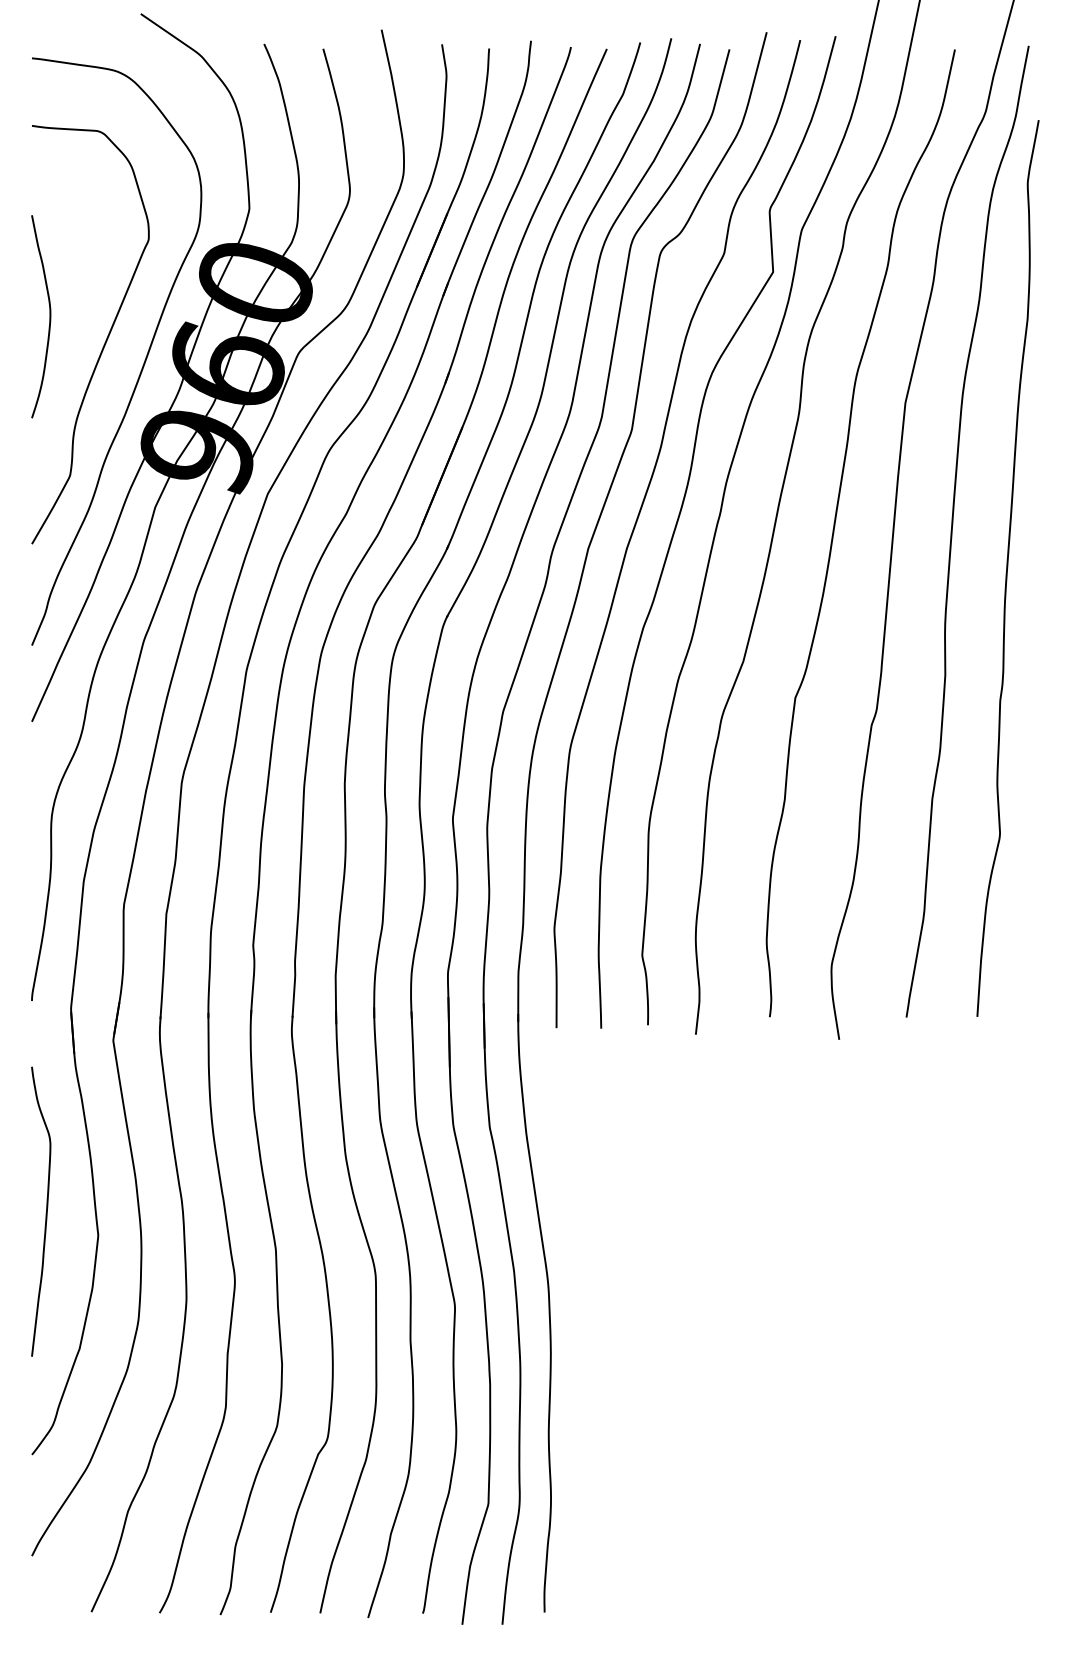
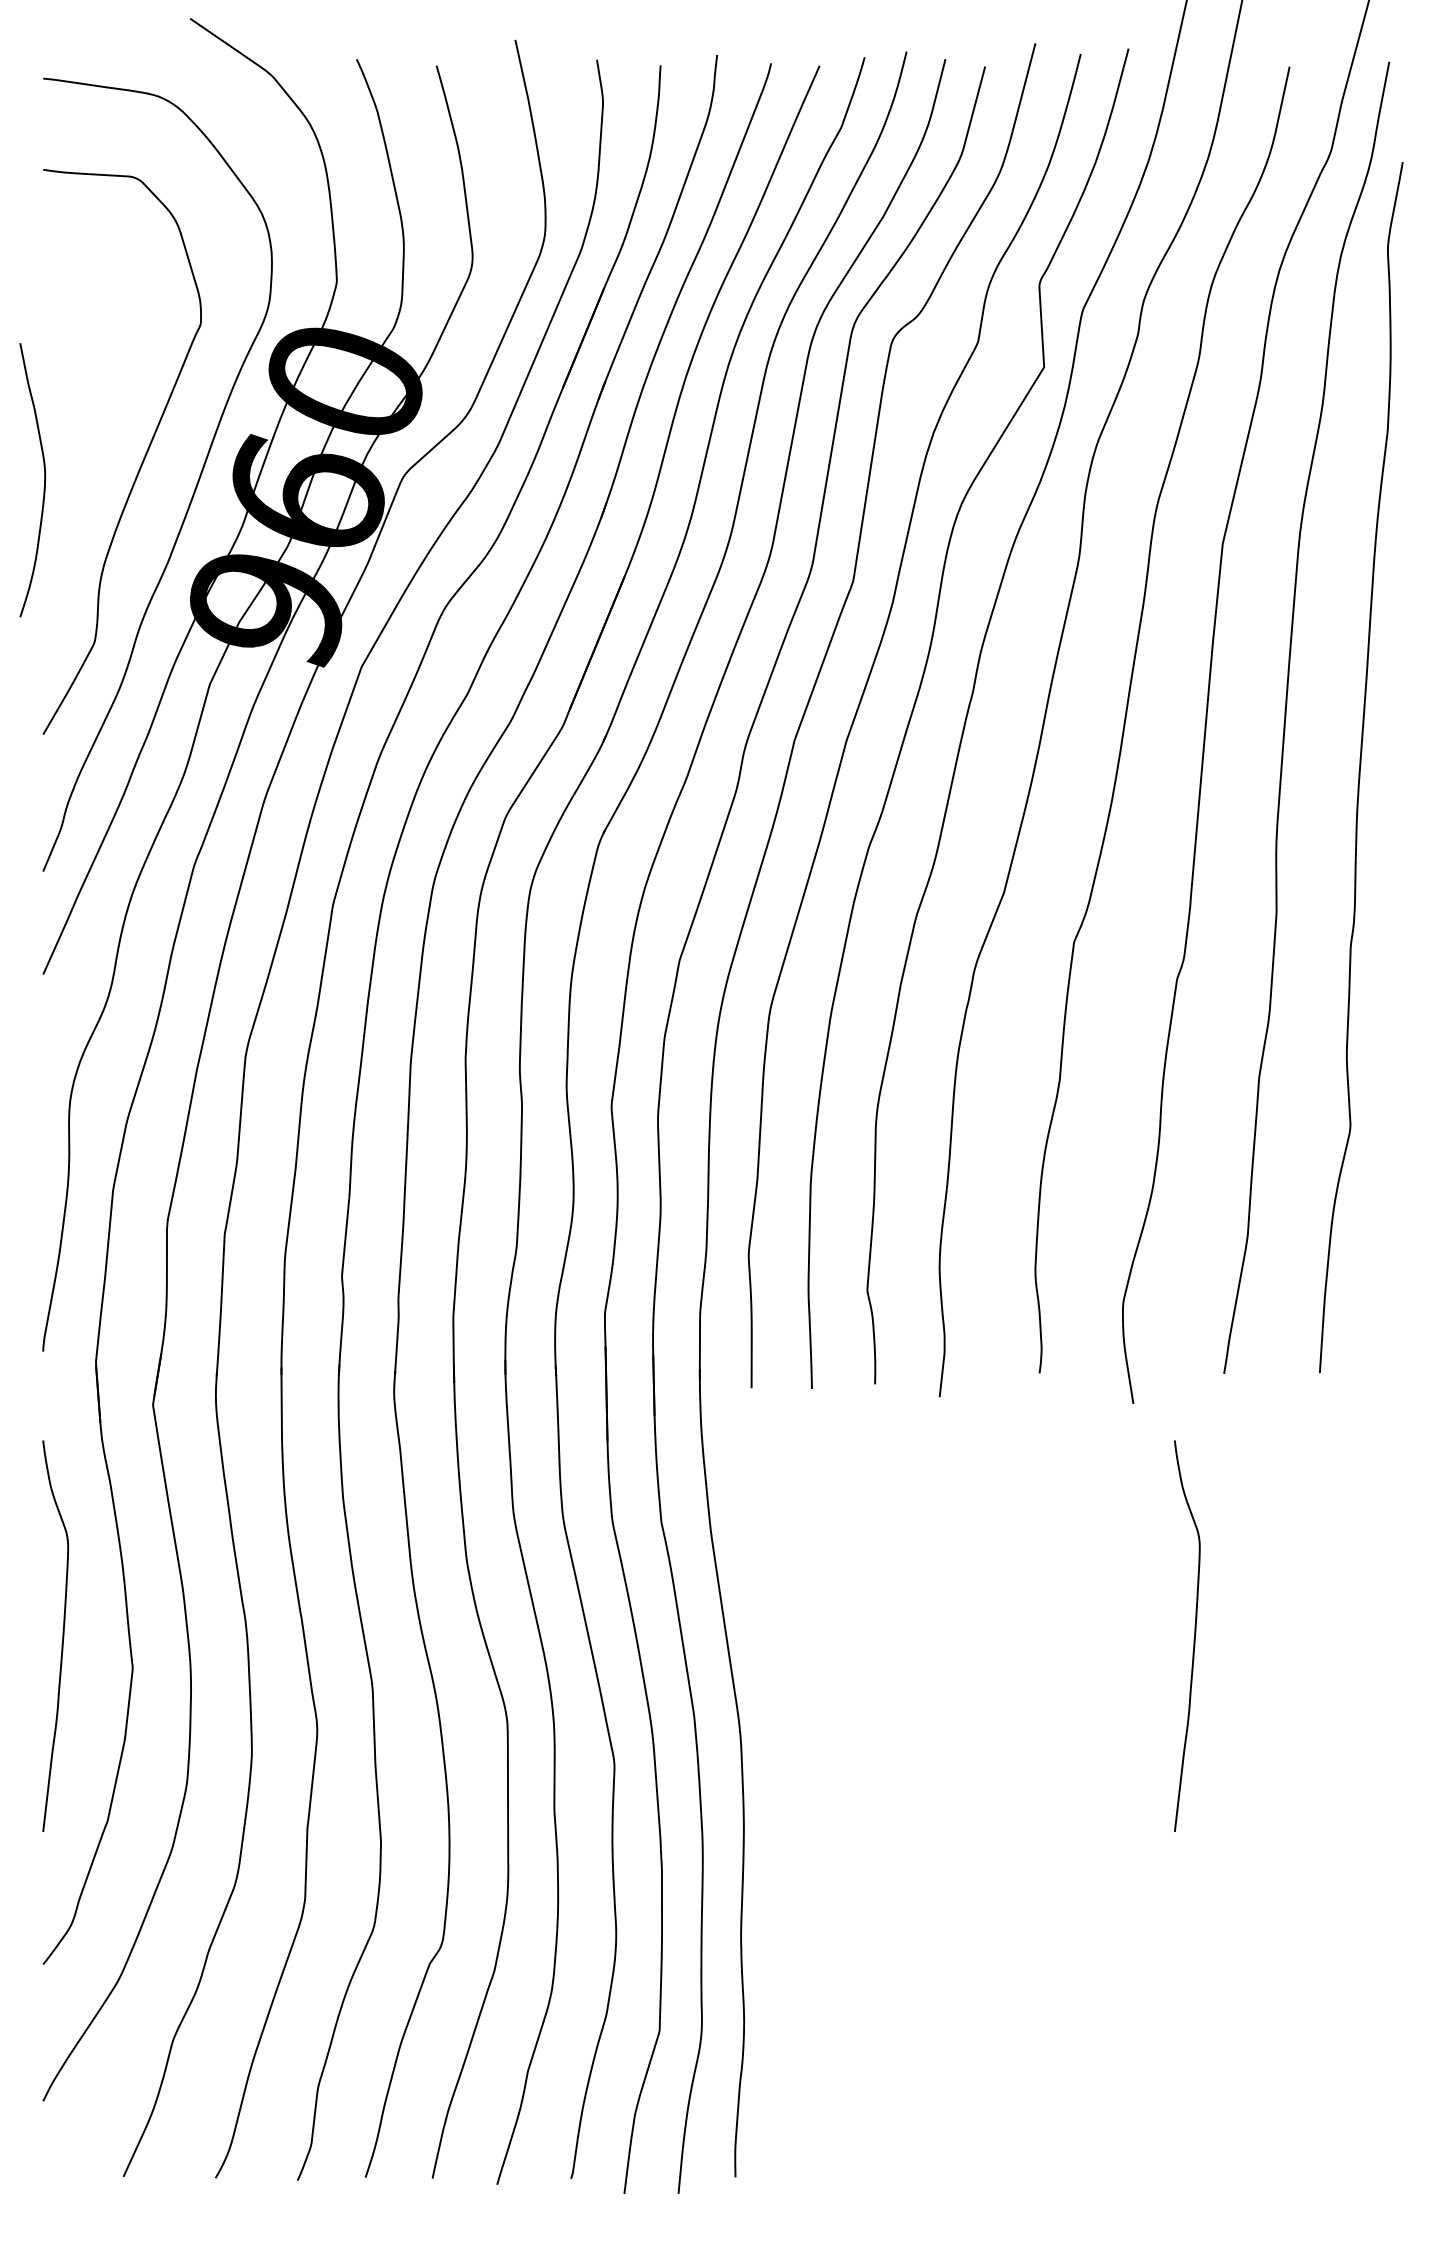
curve: (49, 316) -> (43, 479), moved
curve: (883, 1212) -> (1193, 1637), added

